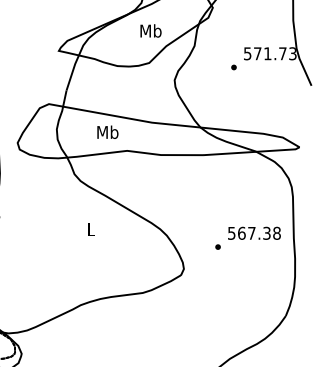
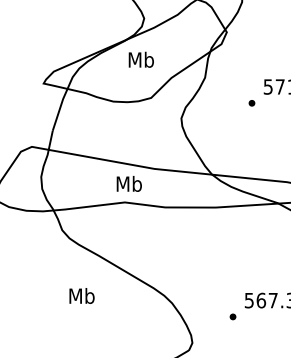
text: (150, 30) -> (140, 59), moved
text: (107, 131) -> (128, 182), moved
text: (90, 229) -> (81, 295), L -> Mb

